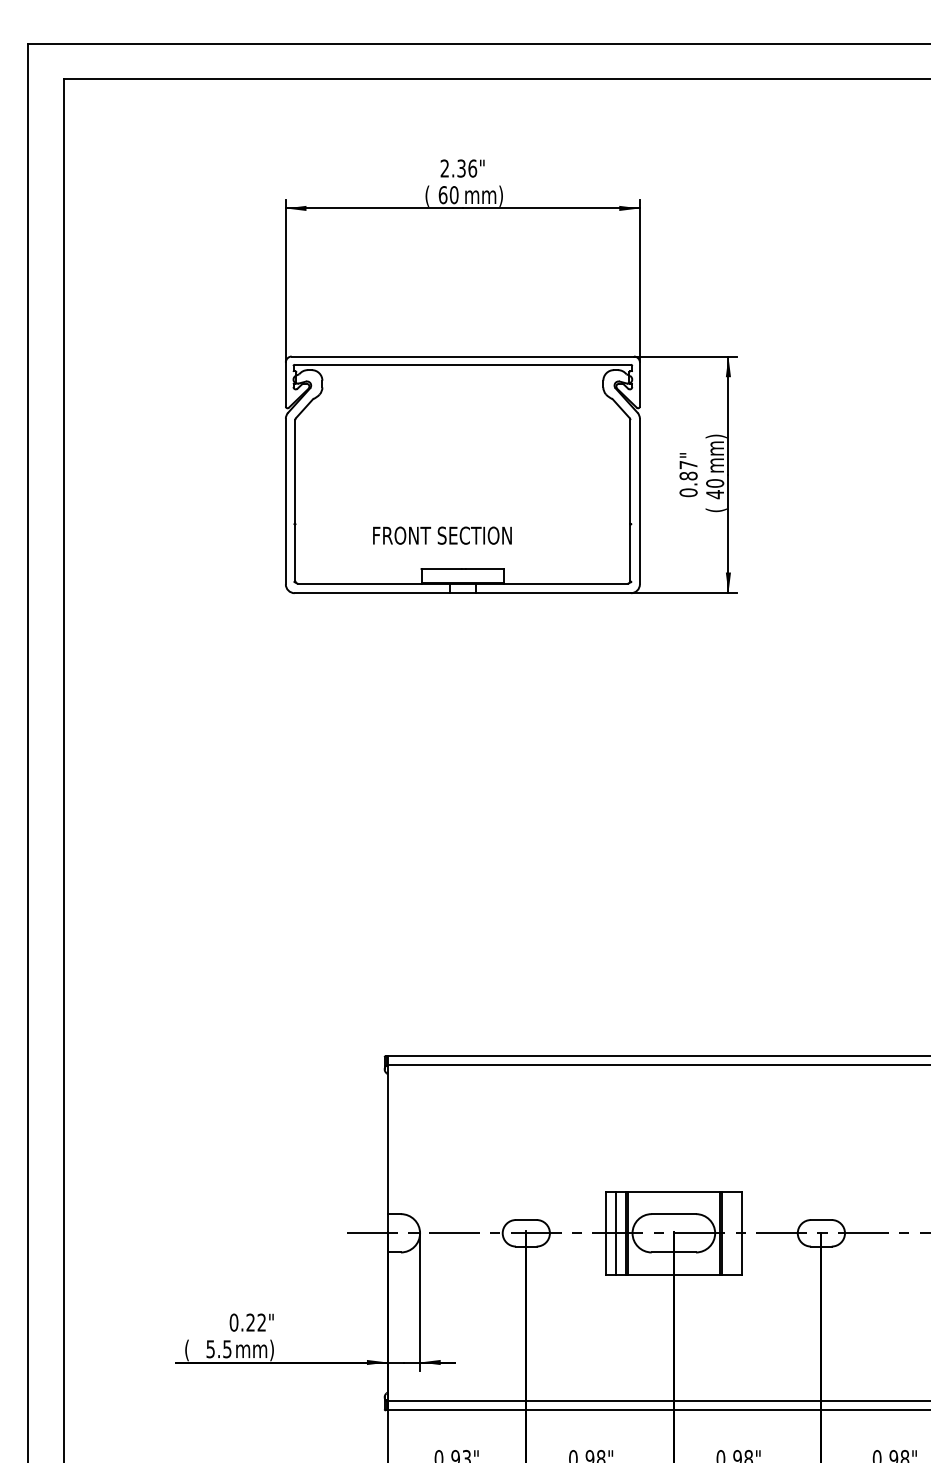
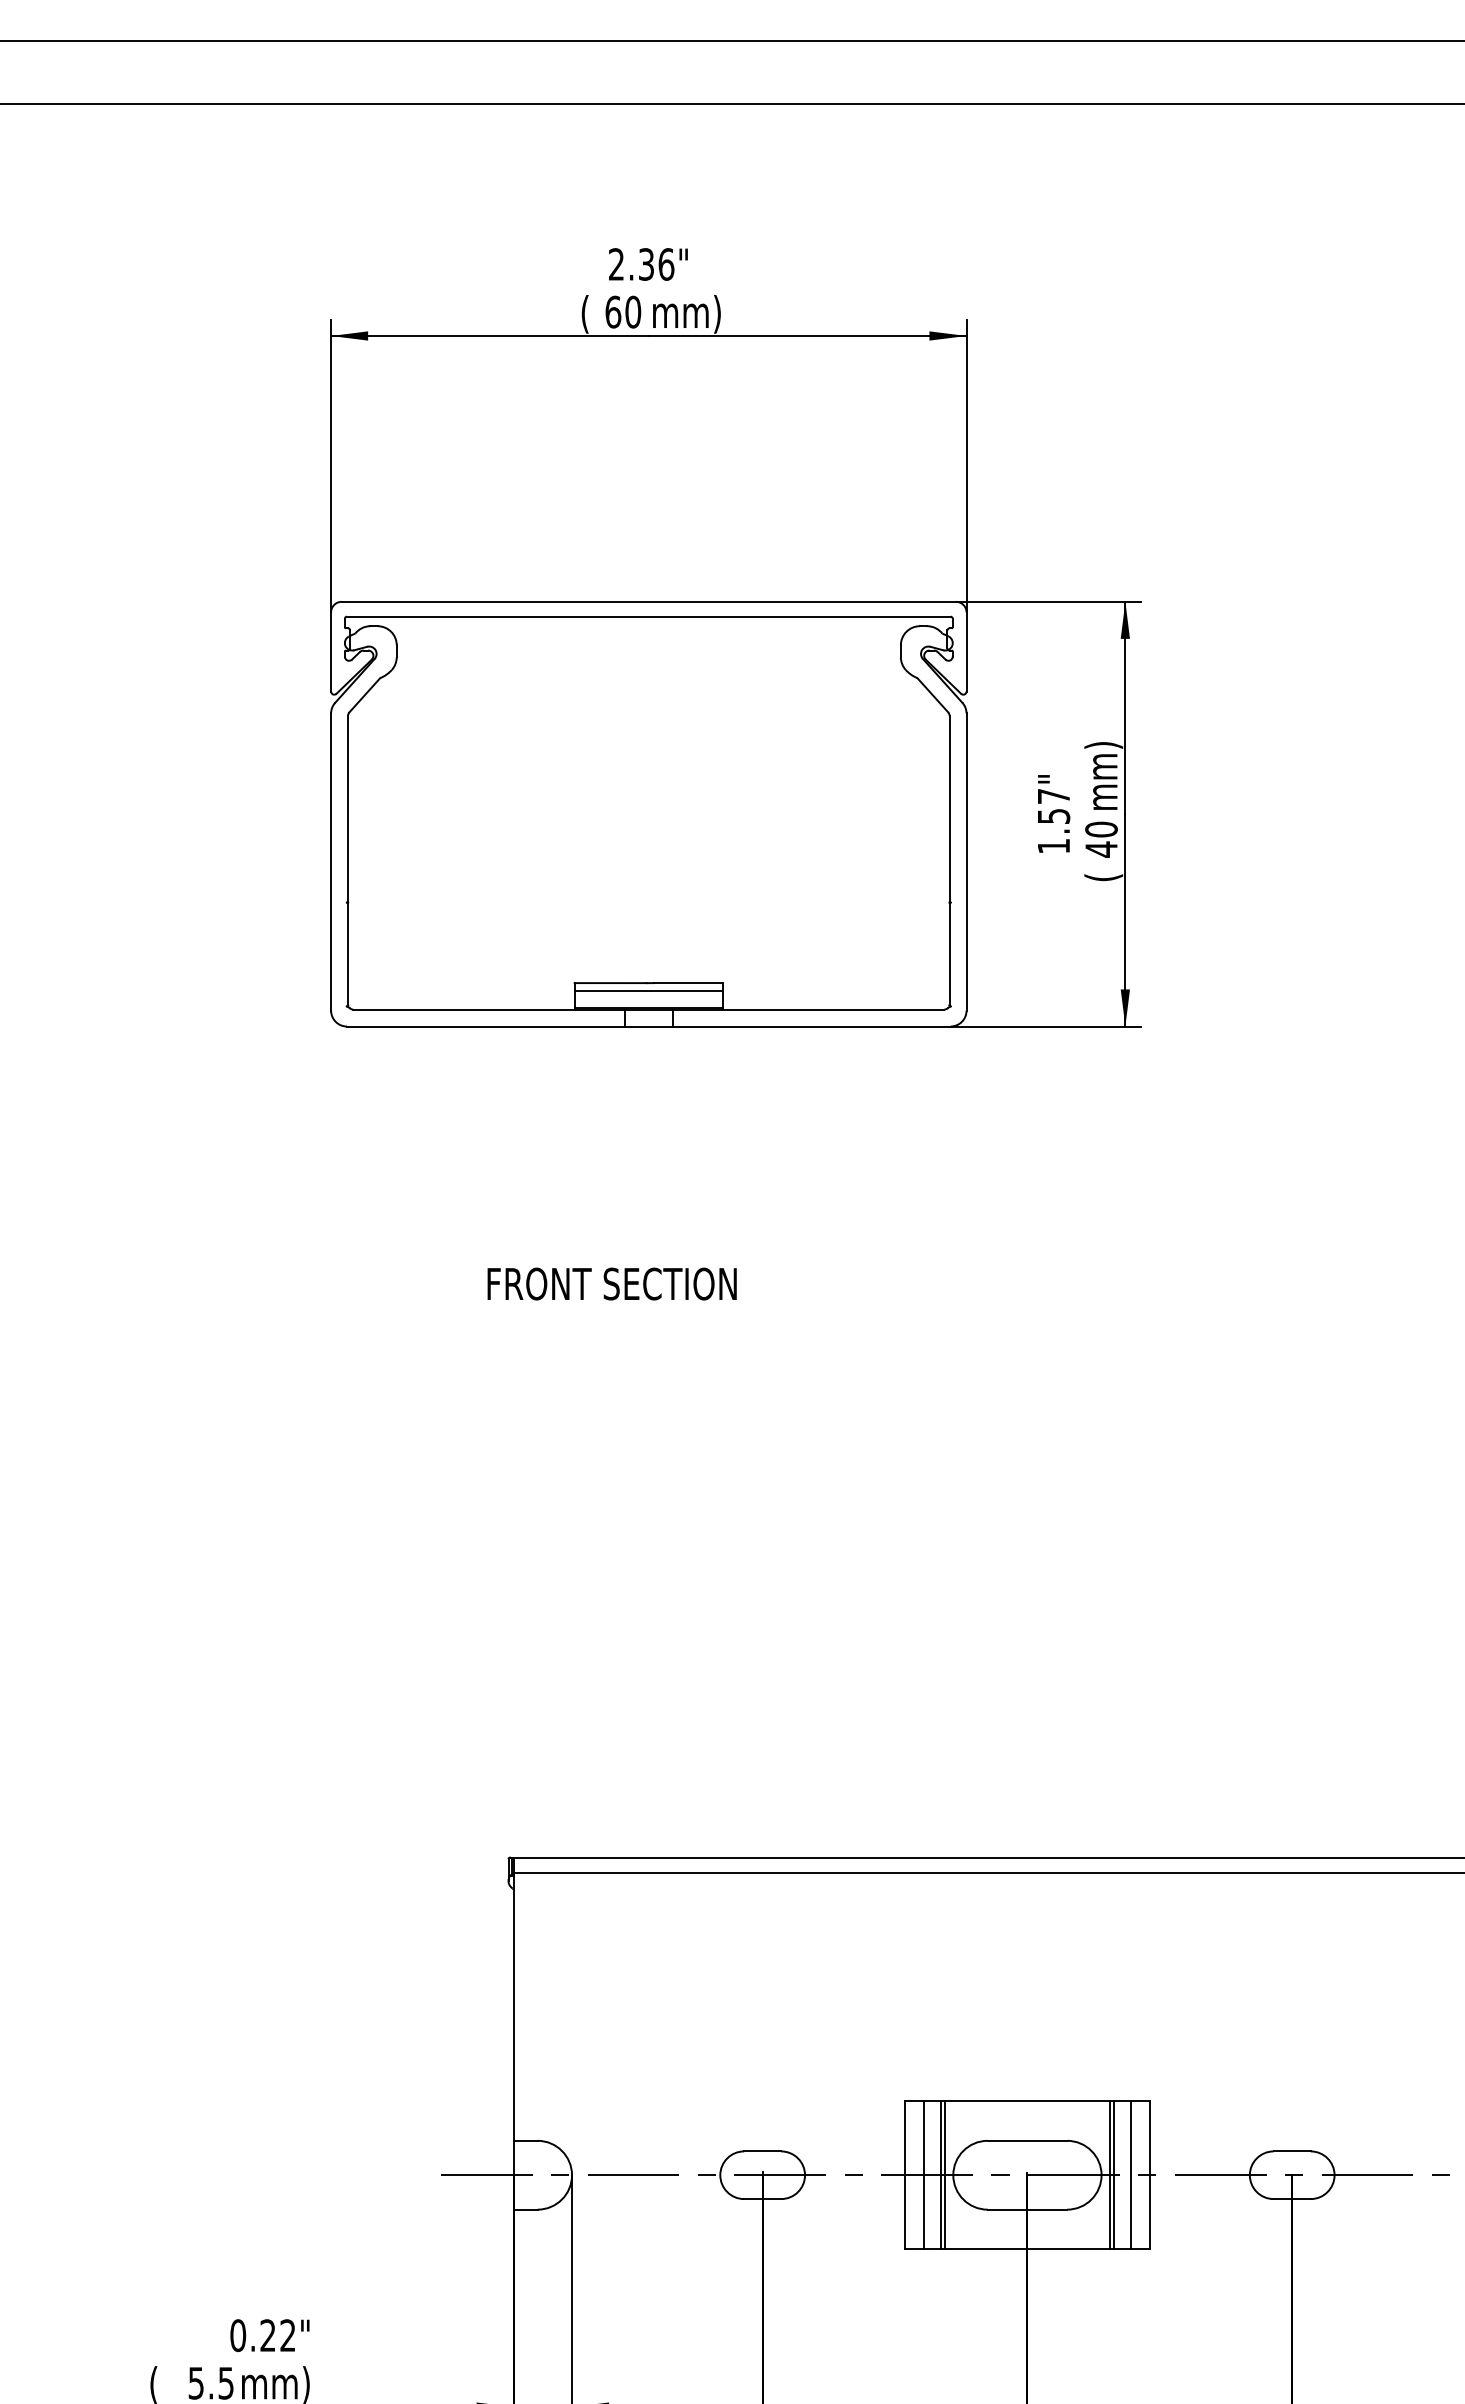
text: (688, 484) -> (1053, 831), 0.87" -> 1.57"
text: (442, 535) -> (612, 1283), moved
line: (462, 573) -> (648, 991), added
line: (731, 1232) -> (1130, 2173), added

